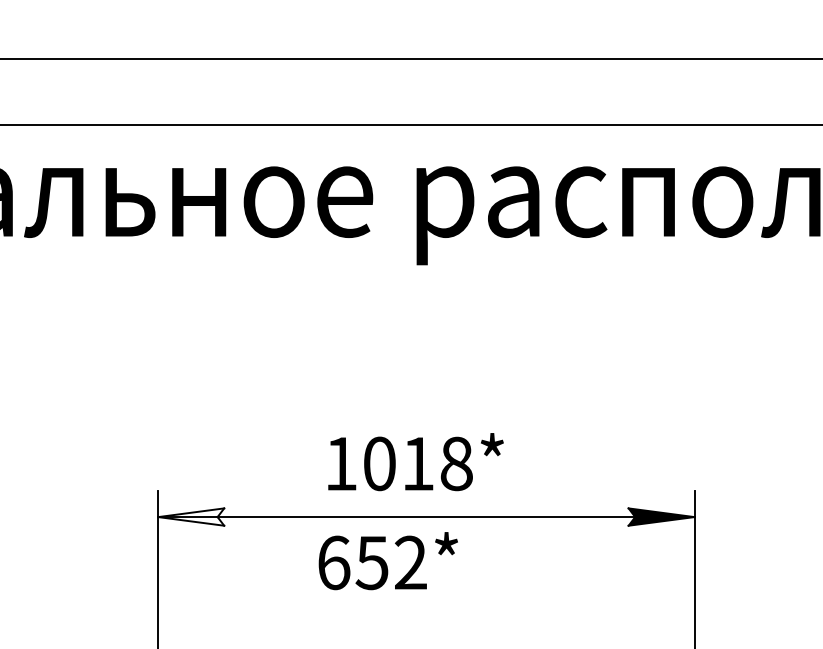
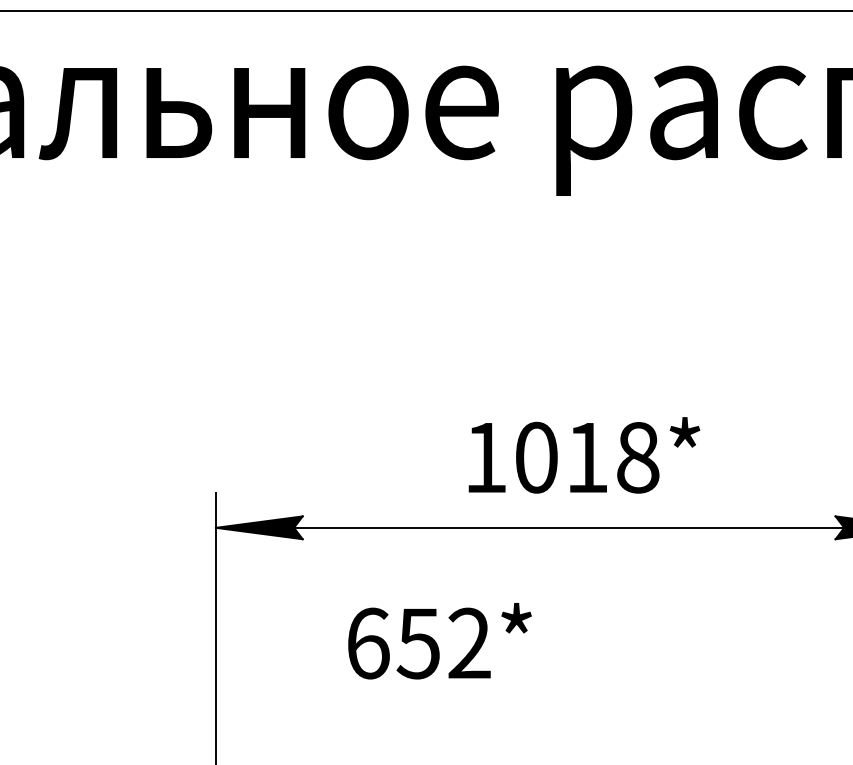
text: (415, 462) -> (583, 455), moved
fill: (191, 516) -> (259, 527), added
text: (387, 561) -> (438, 641), moved

